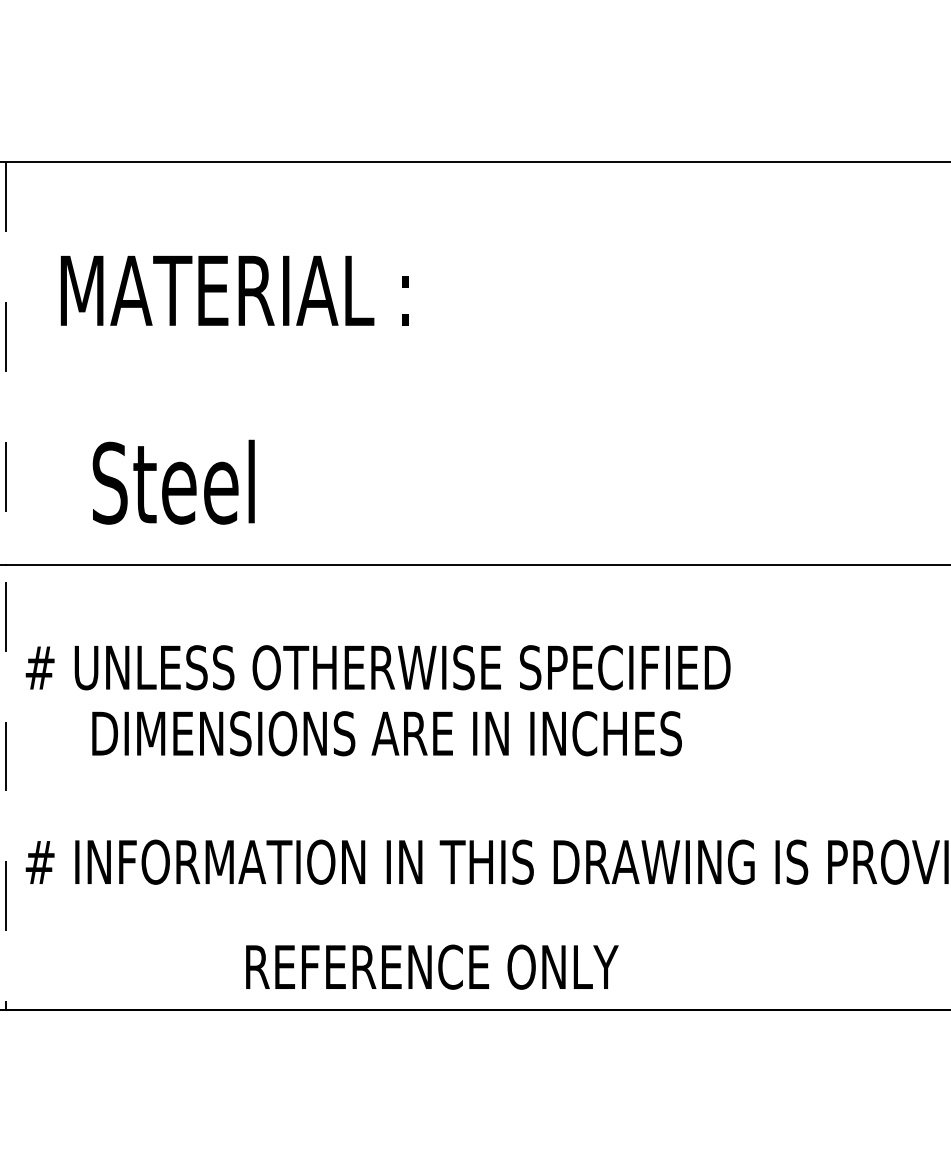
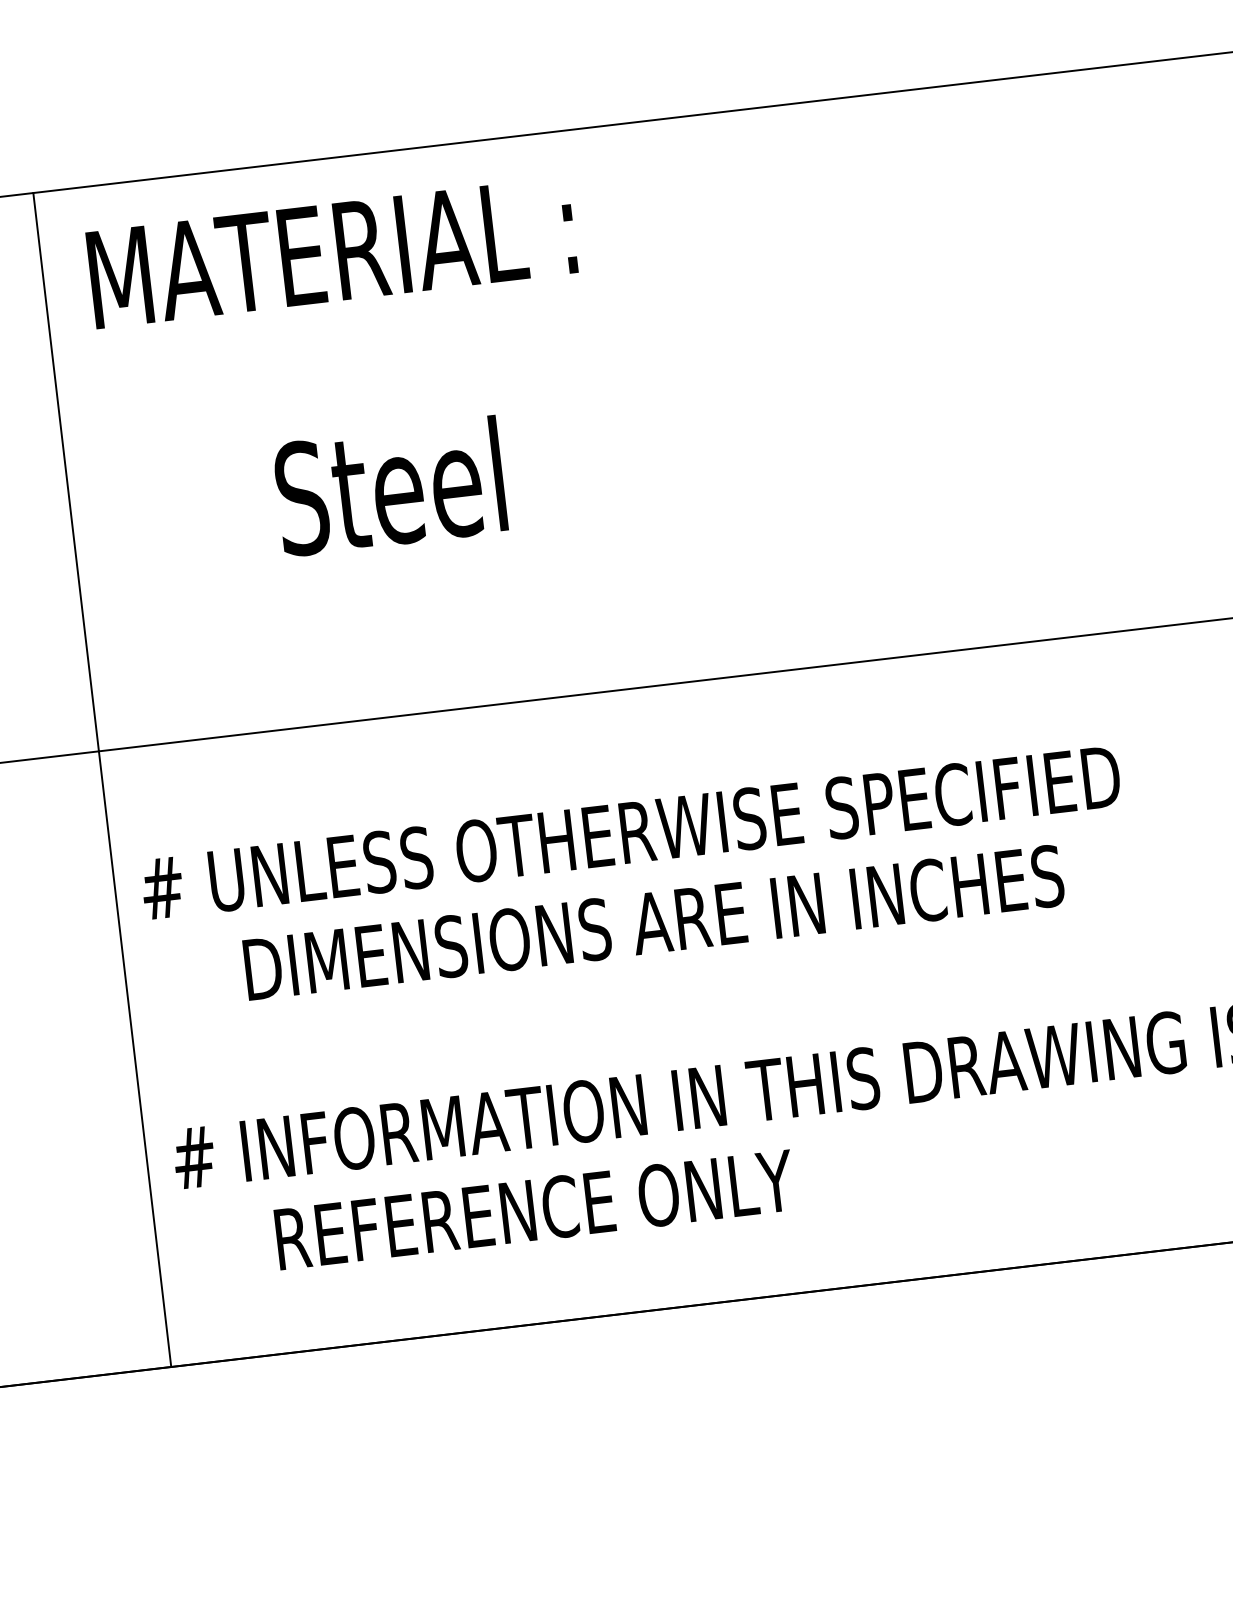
text: (234, 290) -> (331, 252), moved
text: (173, 481) -> (389, 485), moved
line: (6, 585) -> (102, 779), dashed -> solid
text: (432, 966) -> (535, 1208), moved

